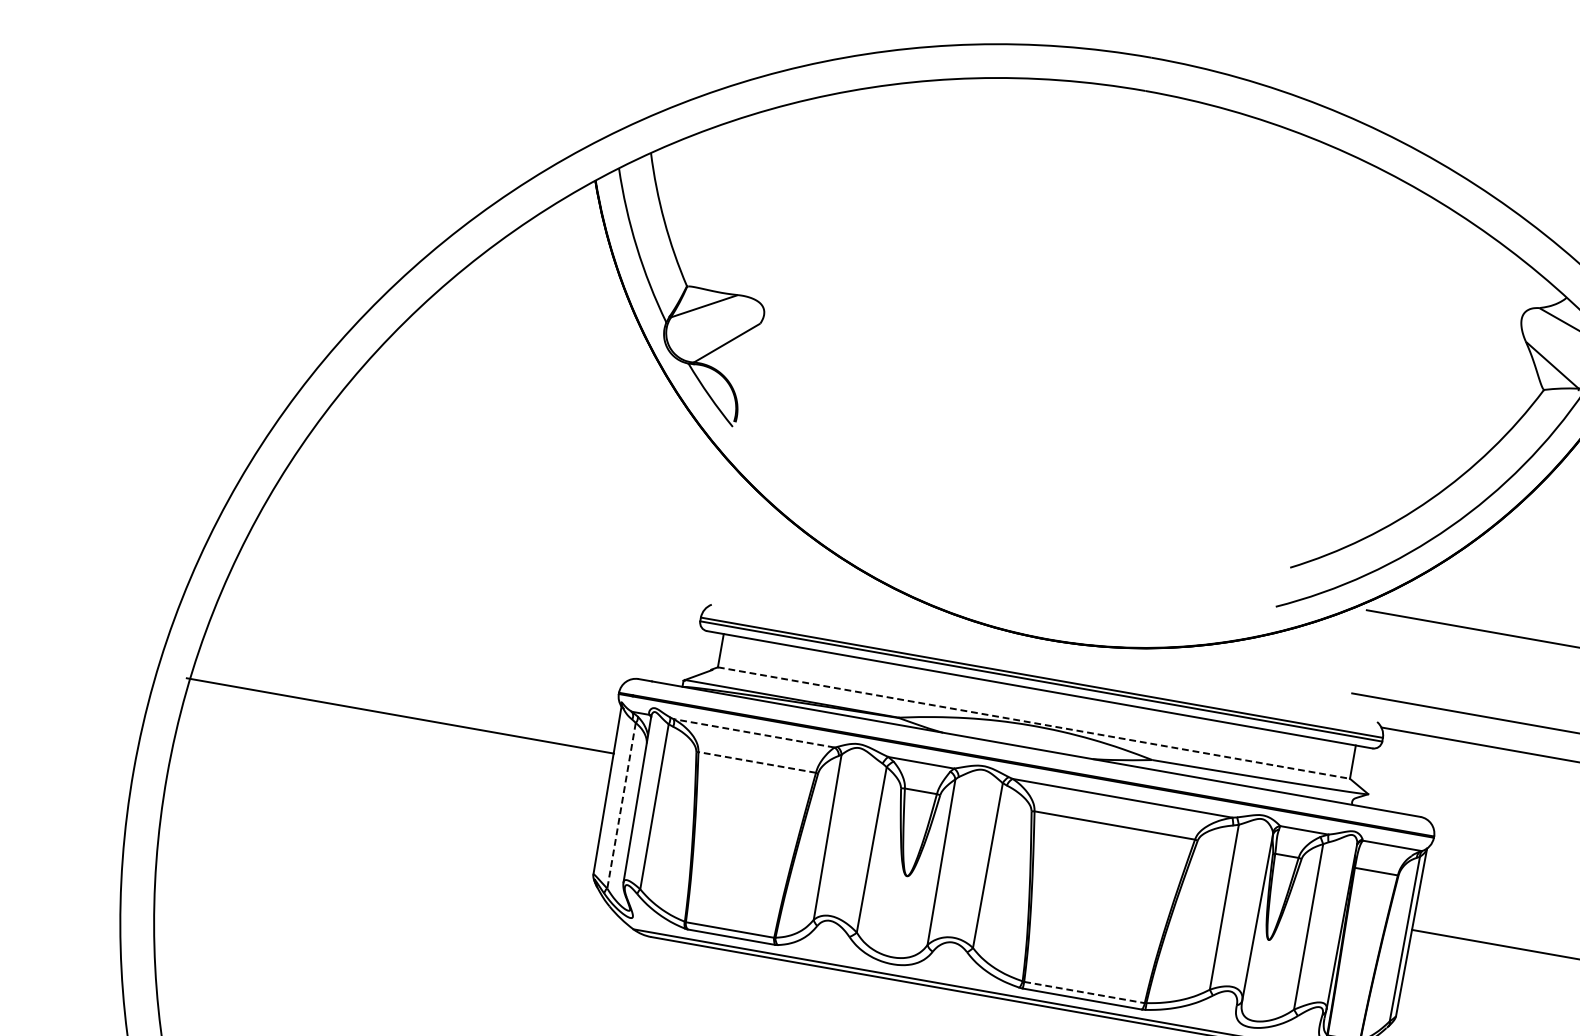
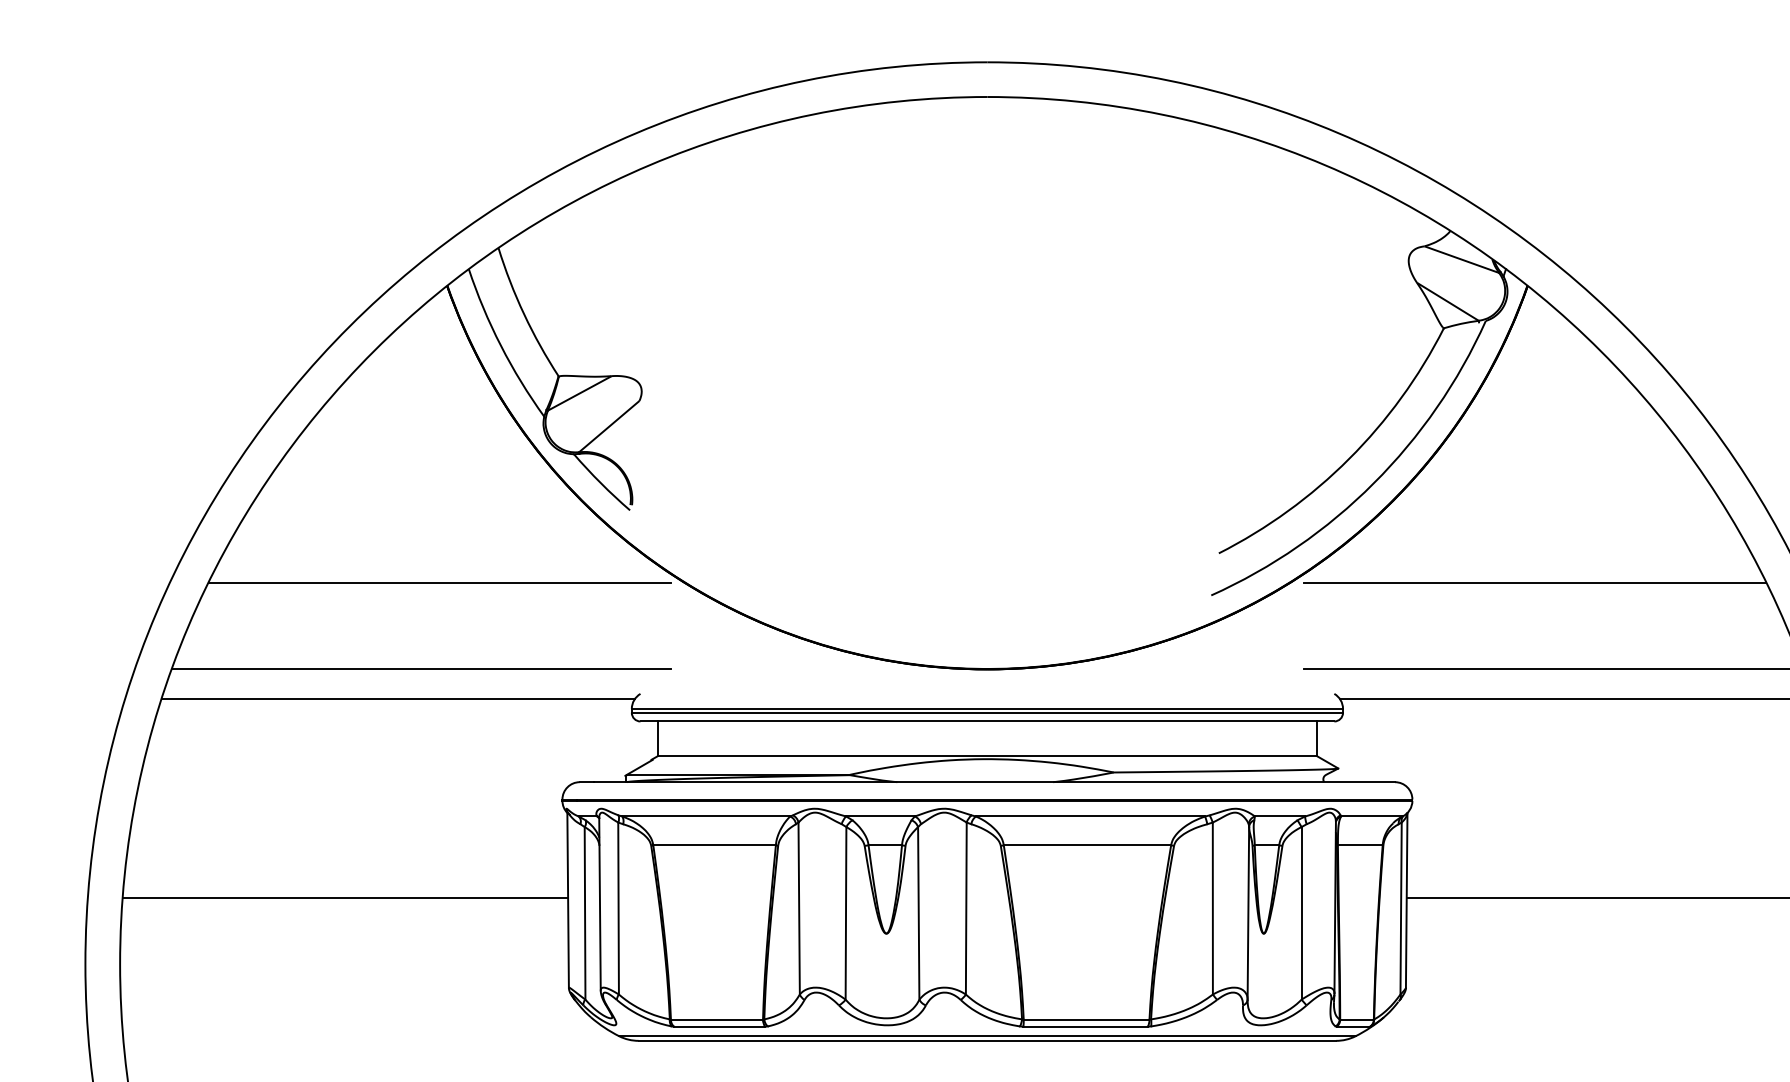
line: (537, 463) -> (439, 582), added
line: (504, 544) -> (420, 669), added
line: (478, 568) -> (398, 698), added
line: (400, 715) -> (345, 897), moved
line: (1033, 723) -> (987, 756), dashed -> solid
line: (754, 733) -> (706, 816), dashed -> solid
line: (757, 762) -> (714, 845), dashed -> solid
line: (621, 805) -> (585, 913), dashed -> solid
line: (1084, 992) -> (1086, 1019), dashed -> solid

